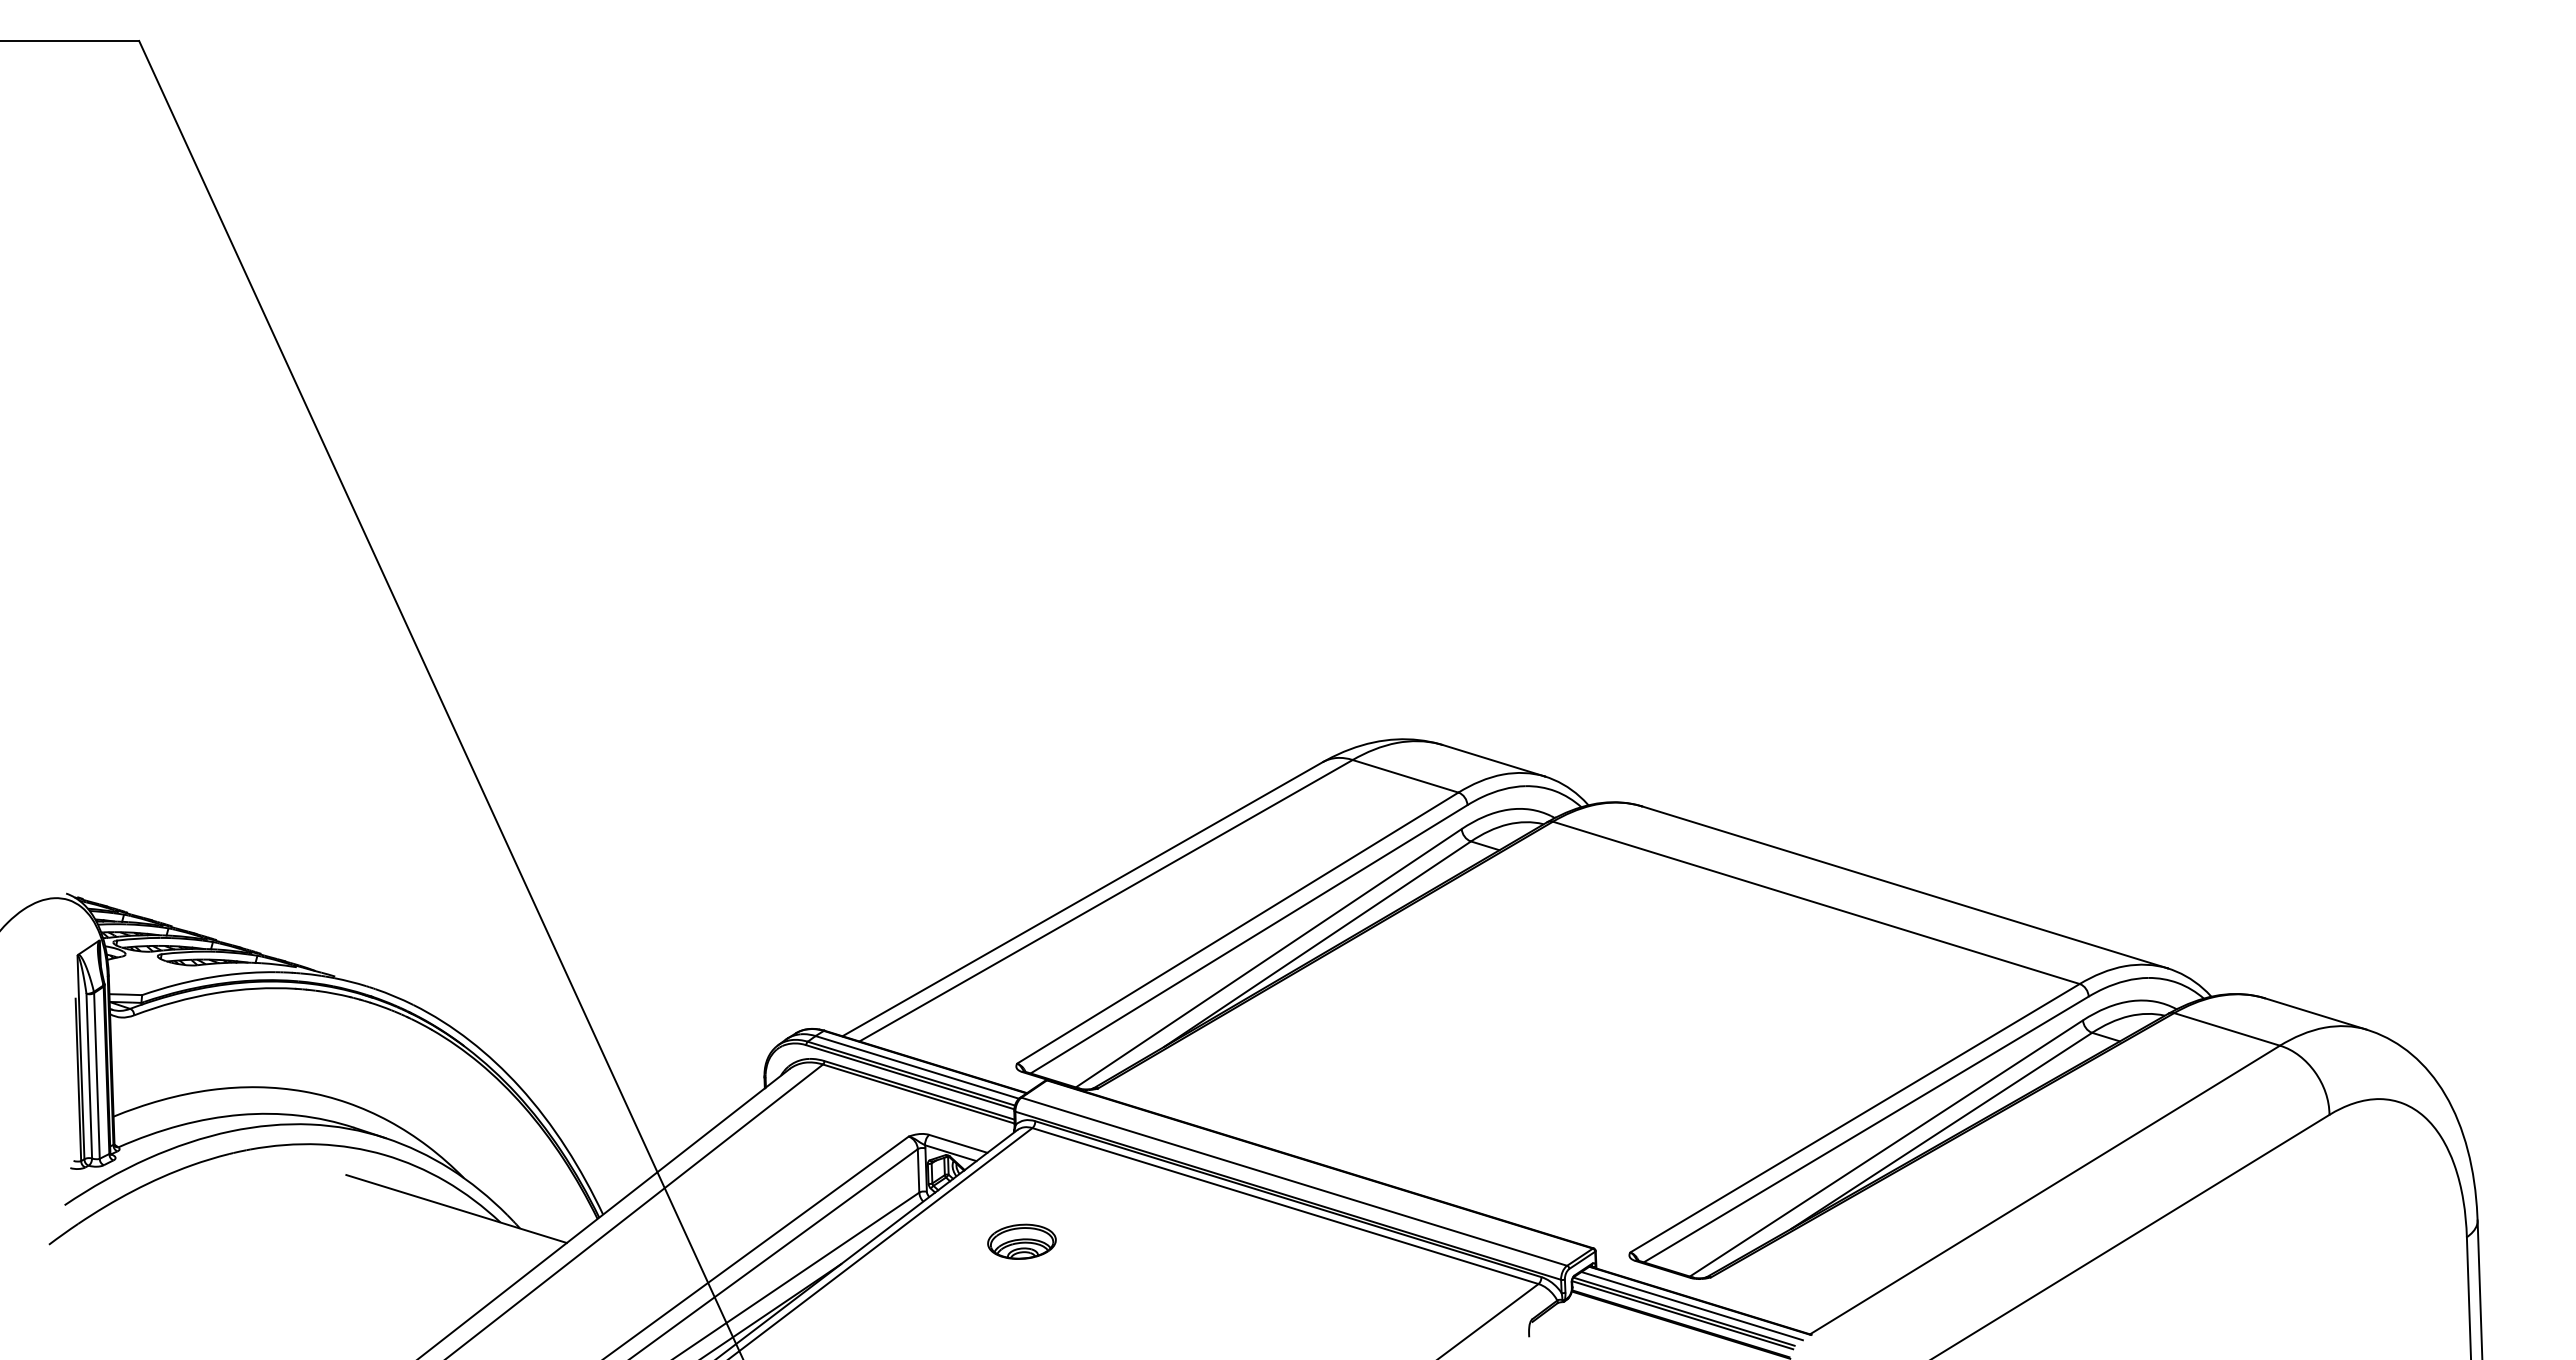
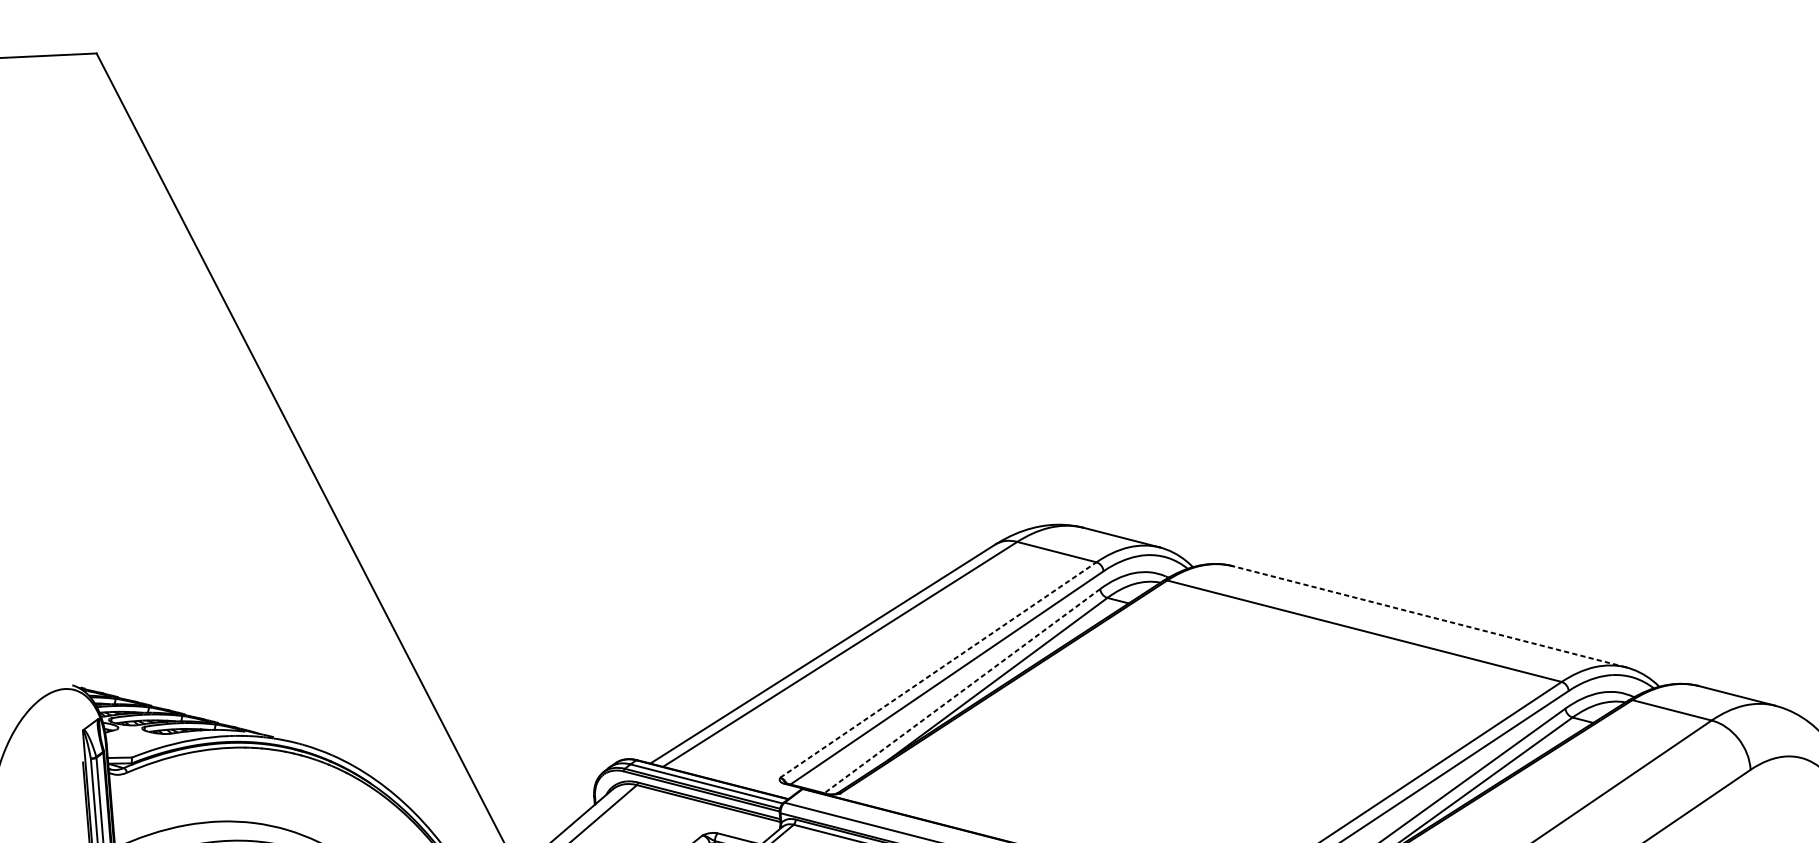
line: (1904, 887) -> (1429, 616), solid -> dashed
line: (1237, 928) -> (938, 670), solid -> dashed
line: (1268, 958) -> (962, 691), solid -> dashed

